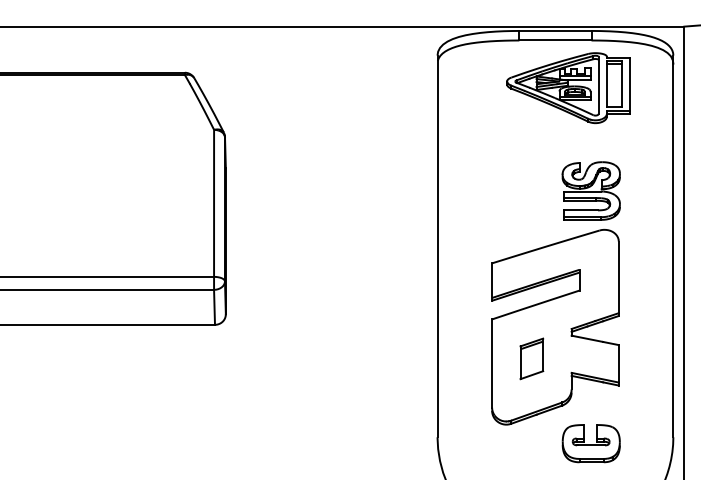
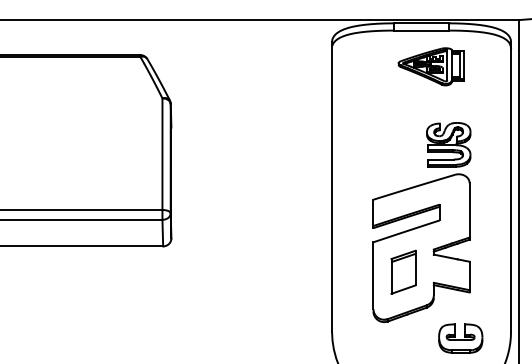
part: (567, 87) -> (430, 66), size x0.7
part: (531, 357) -> (403, 271), size x1.4
part: (590, 443) -> (460, 338), moved

